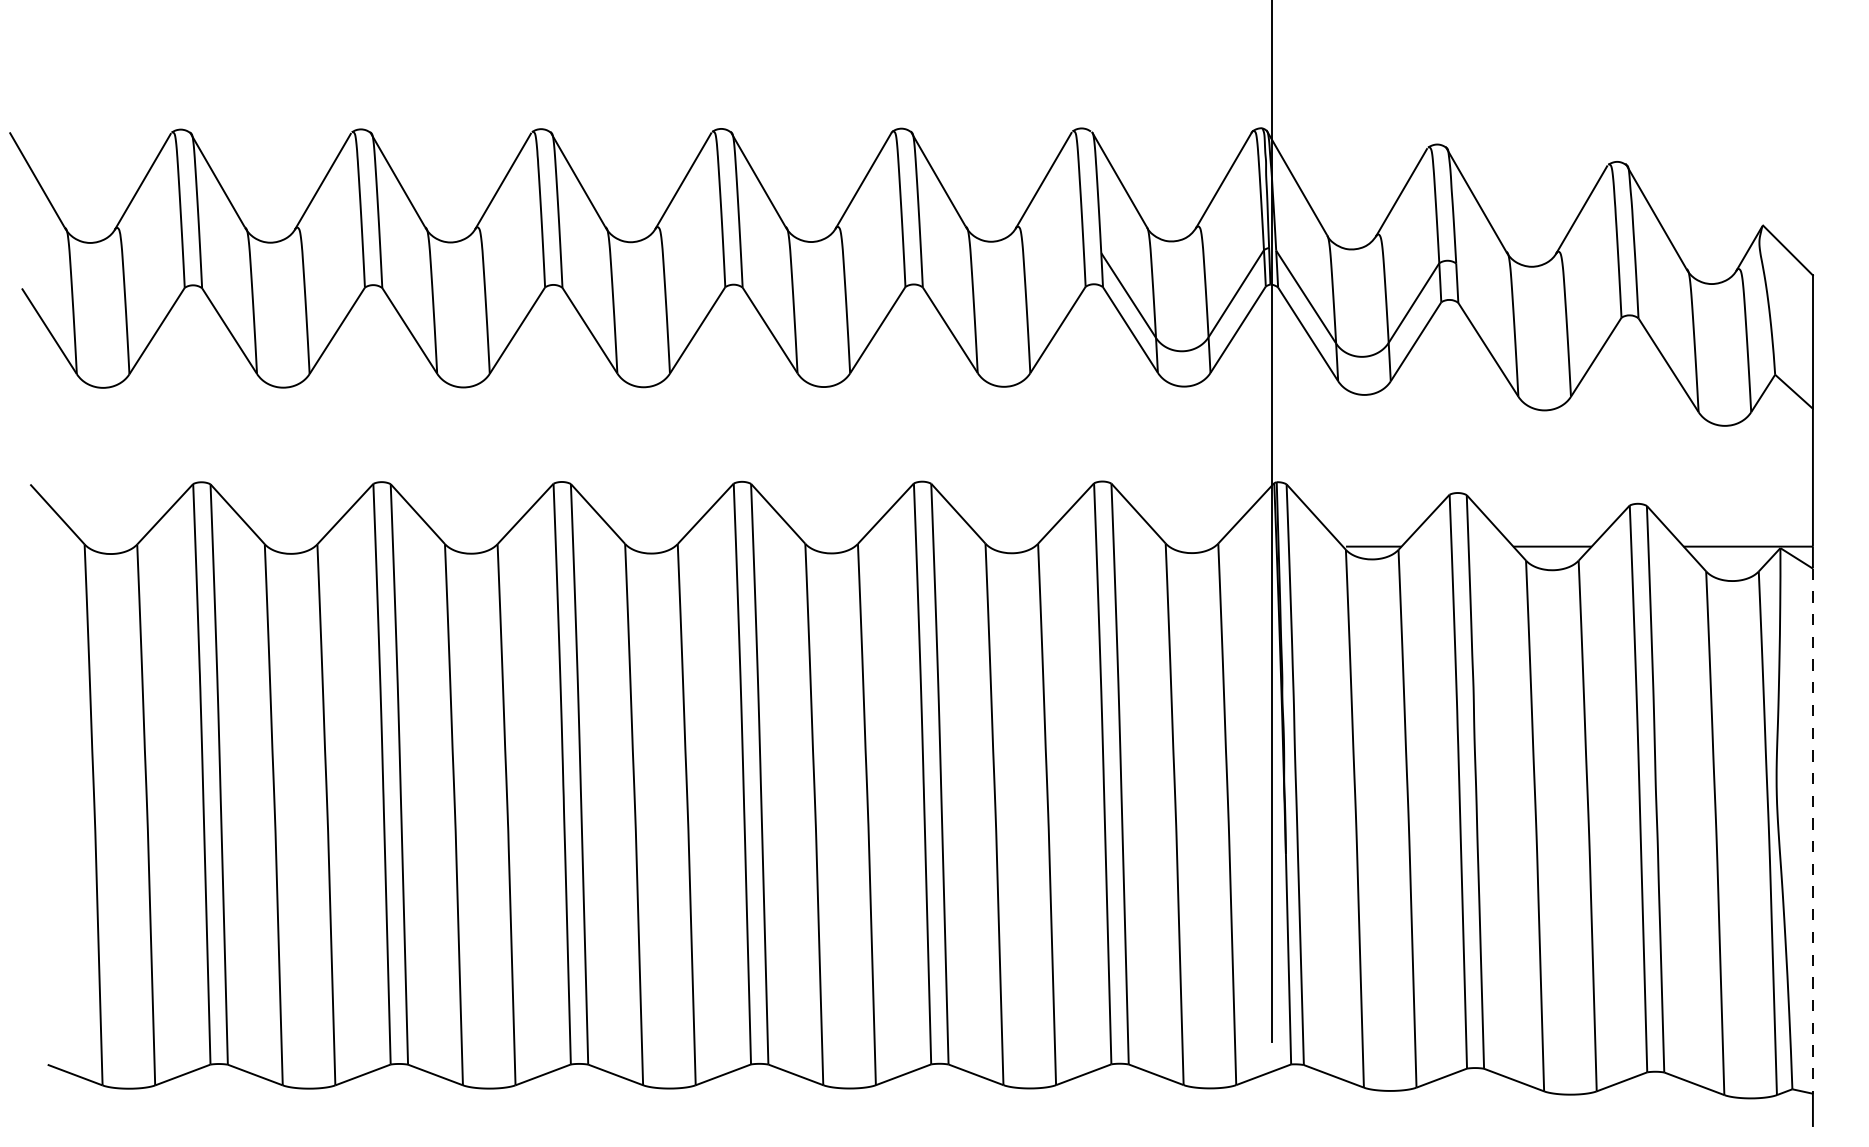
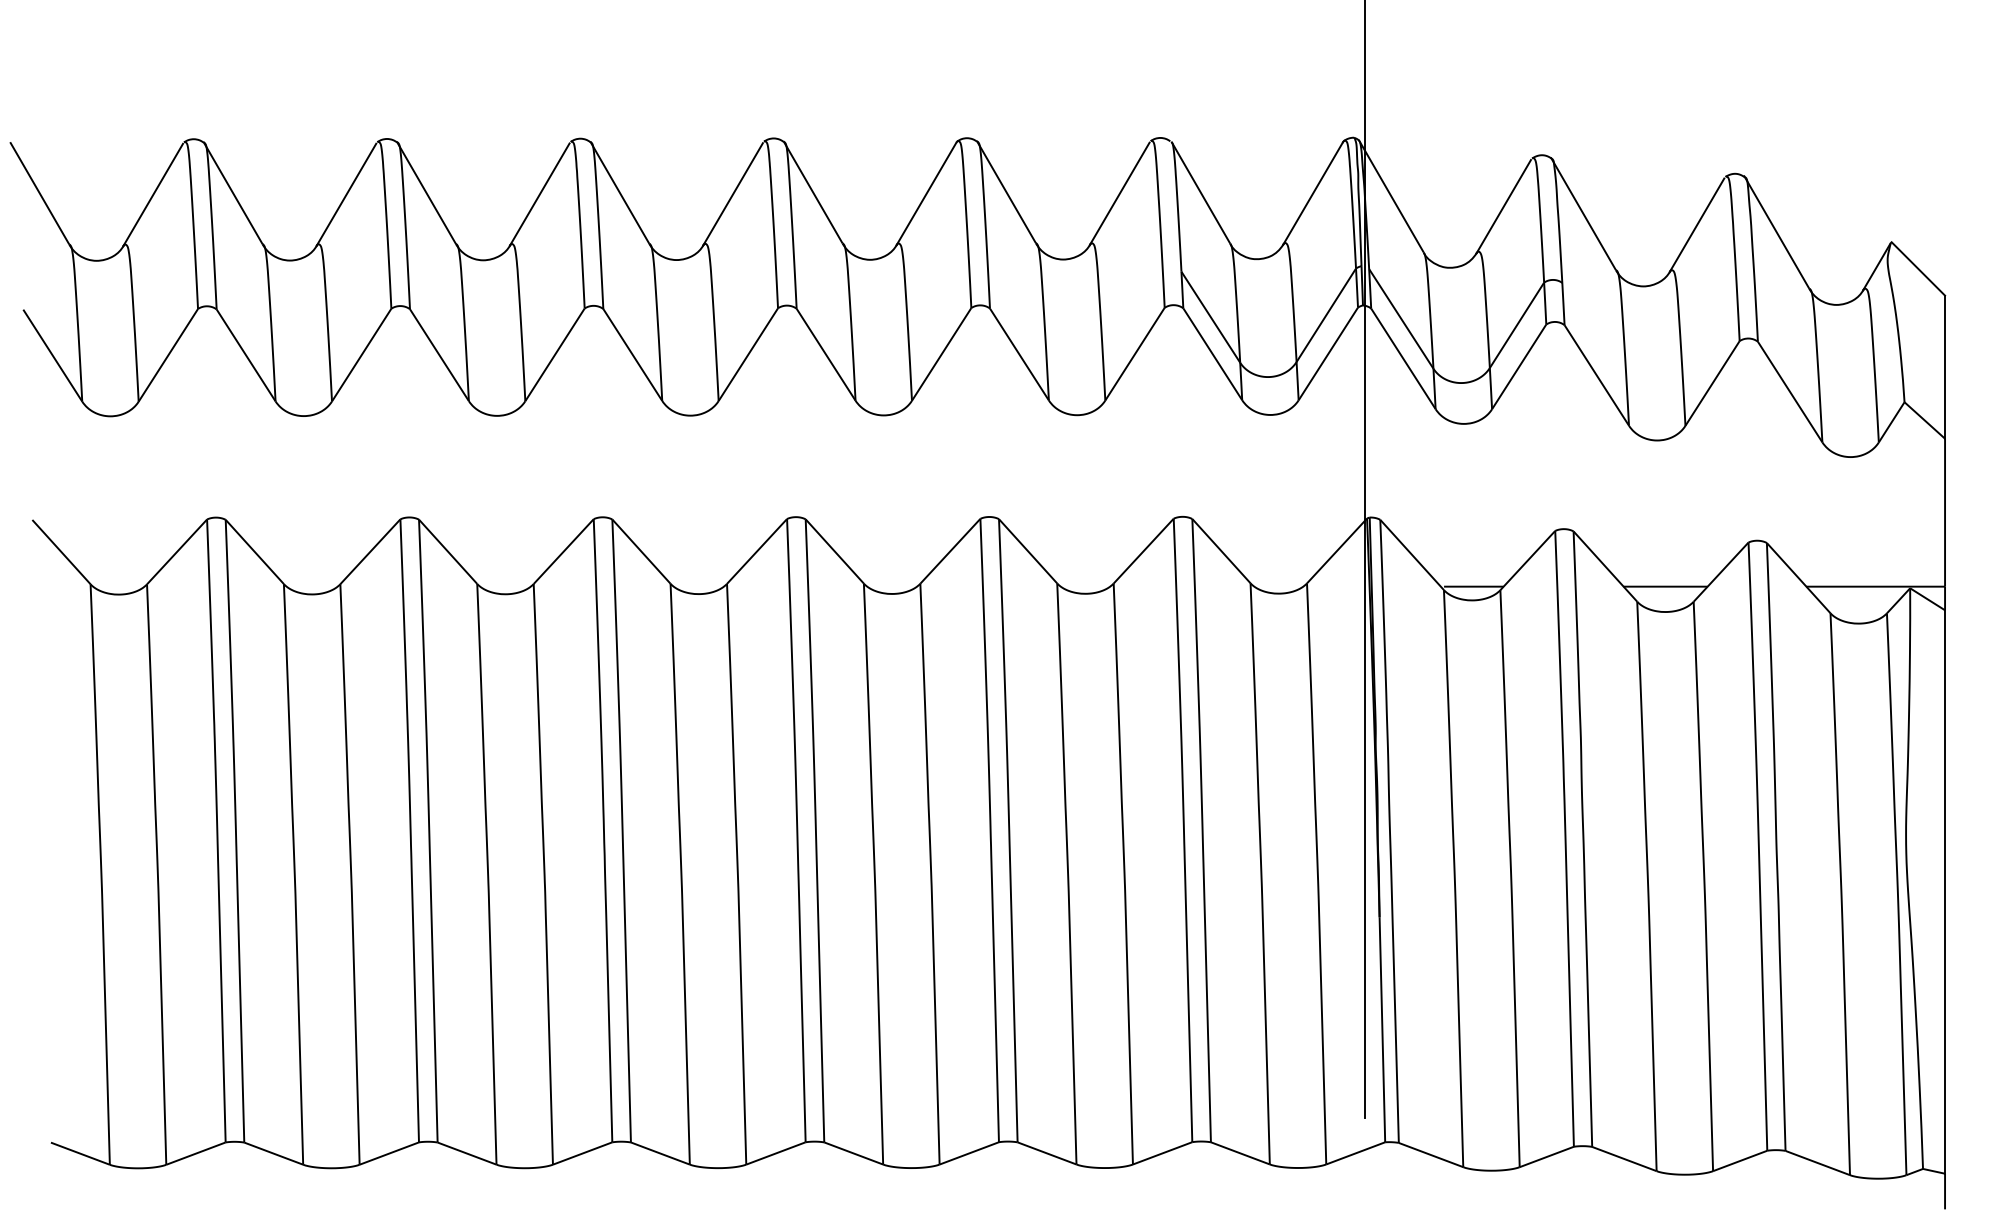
line: (1812, 831) -> (1944, 892), dashed -> solid

